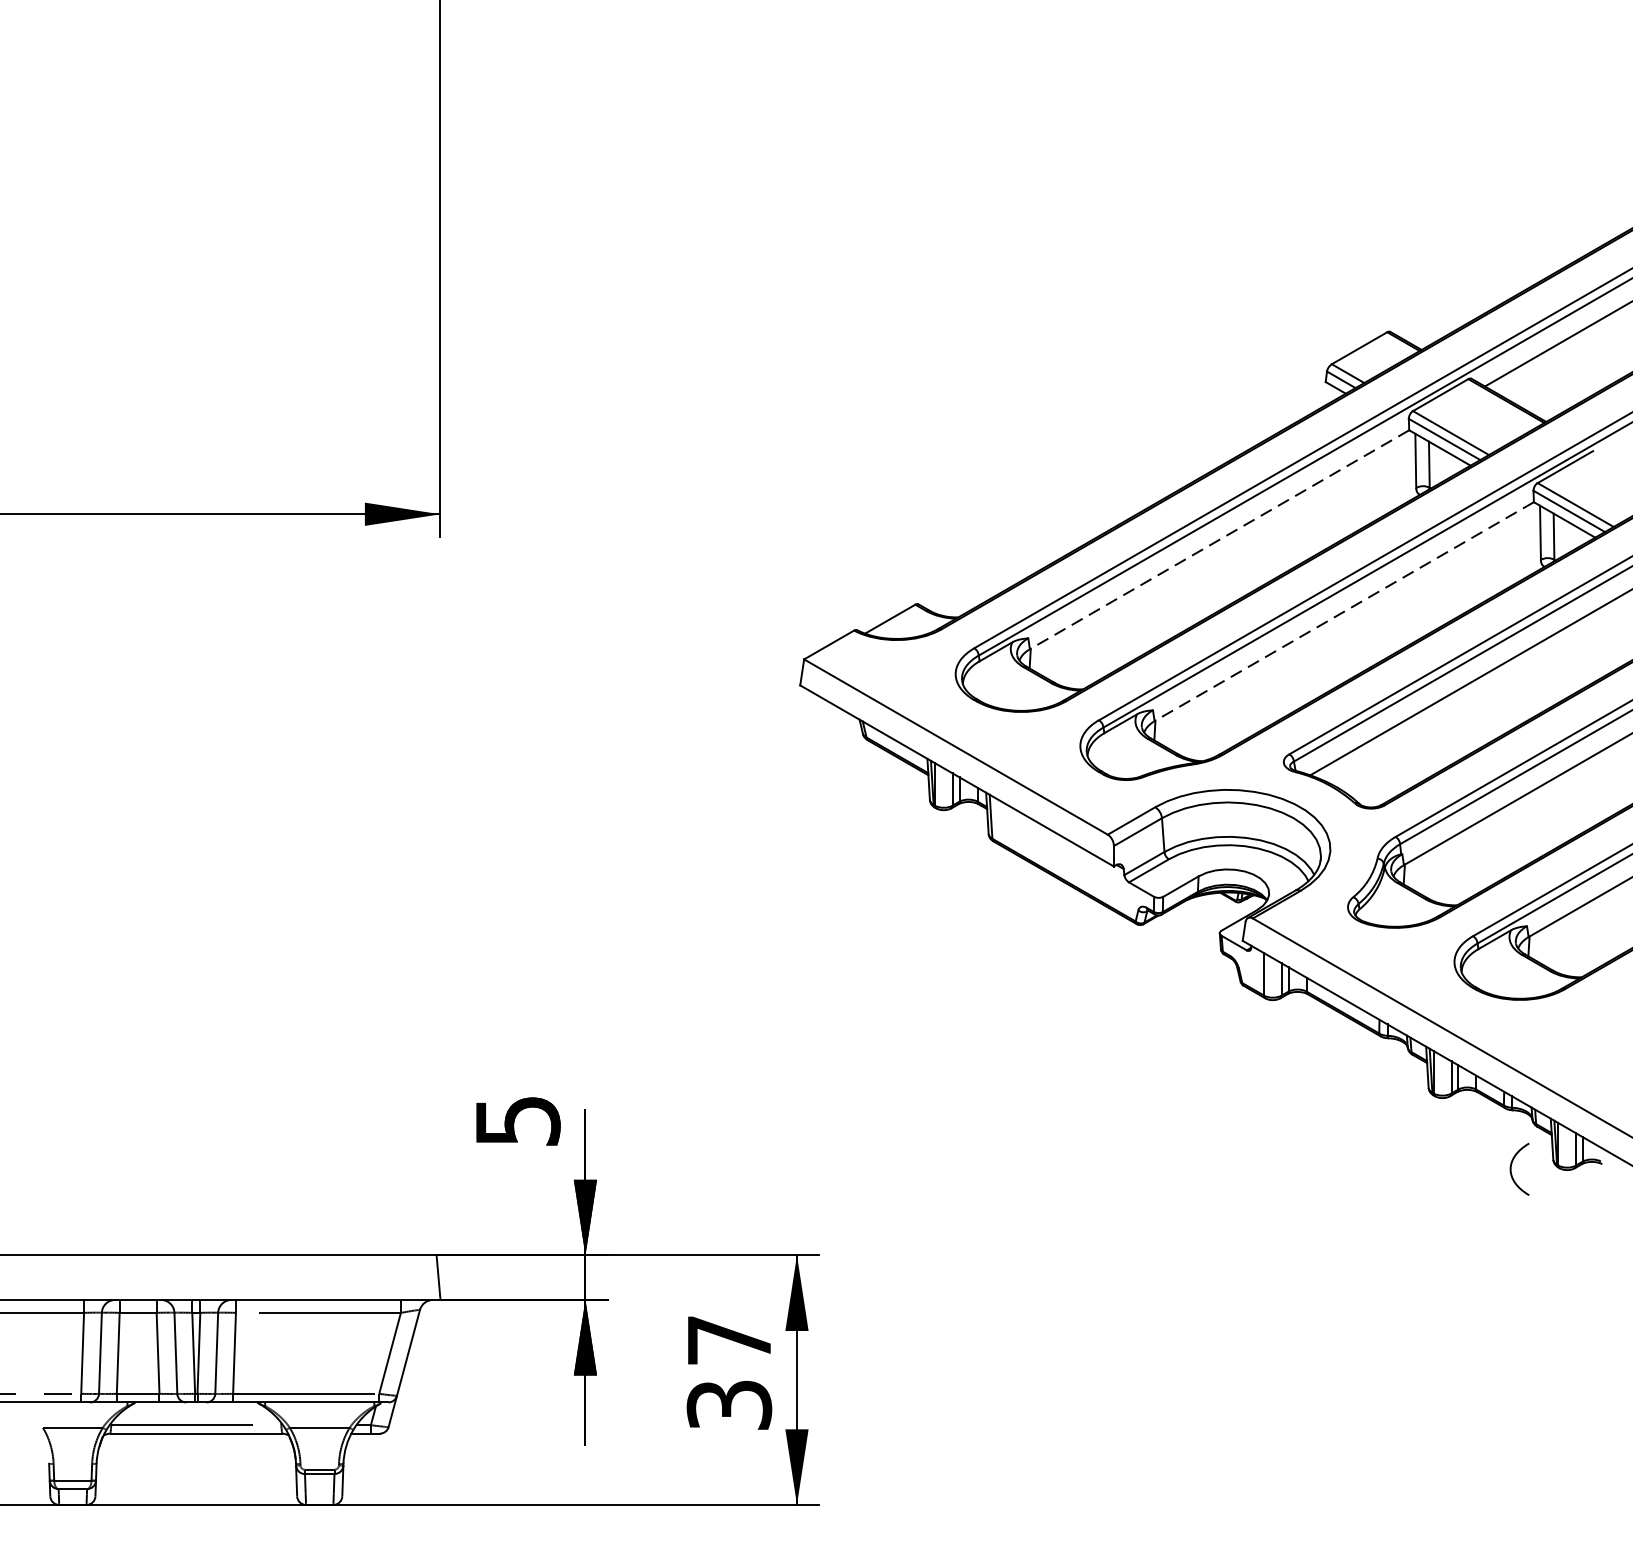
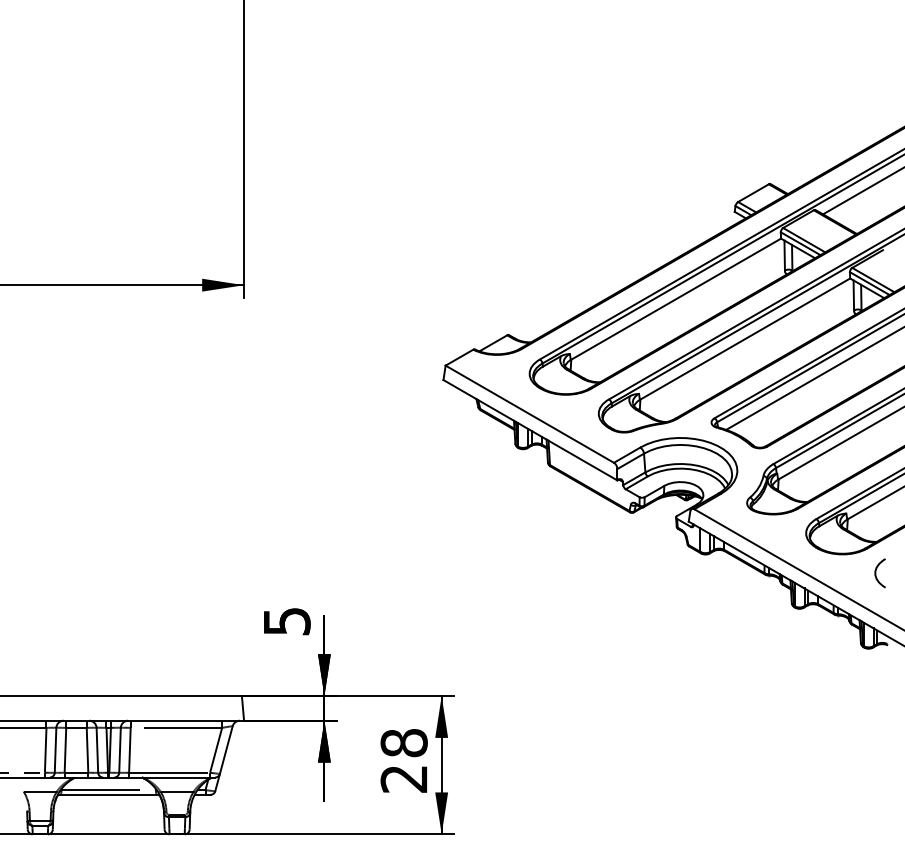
line: (1218, 540) -> (675, 299), dashed -> solid
line: (1343, 612) -> (744, 339), dashed -> solid
curve: (1512, 1169) -> (876, 573), moved
text: (728, 1371) -> (403, 760), 37 -> 28

